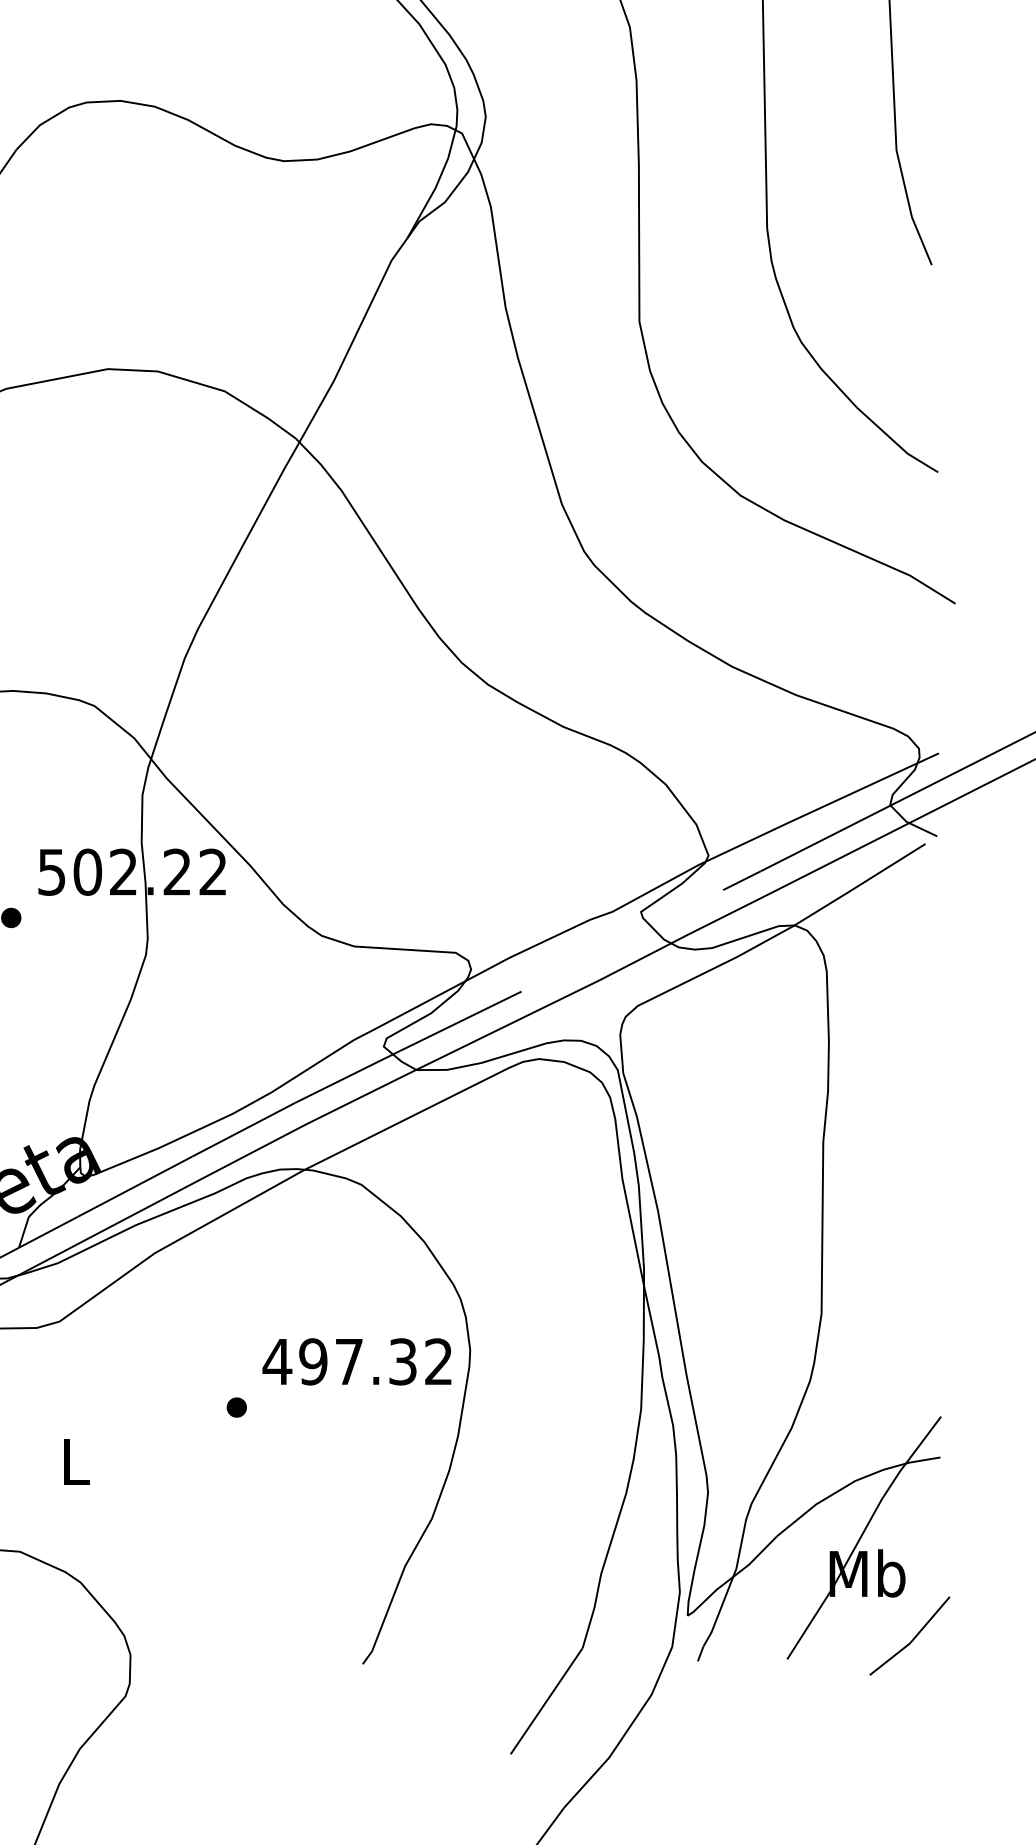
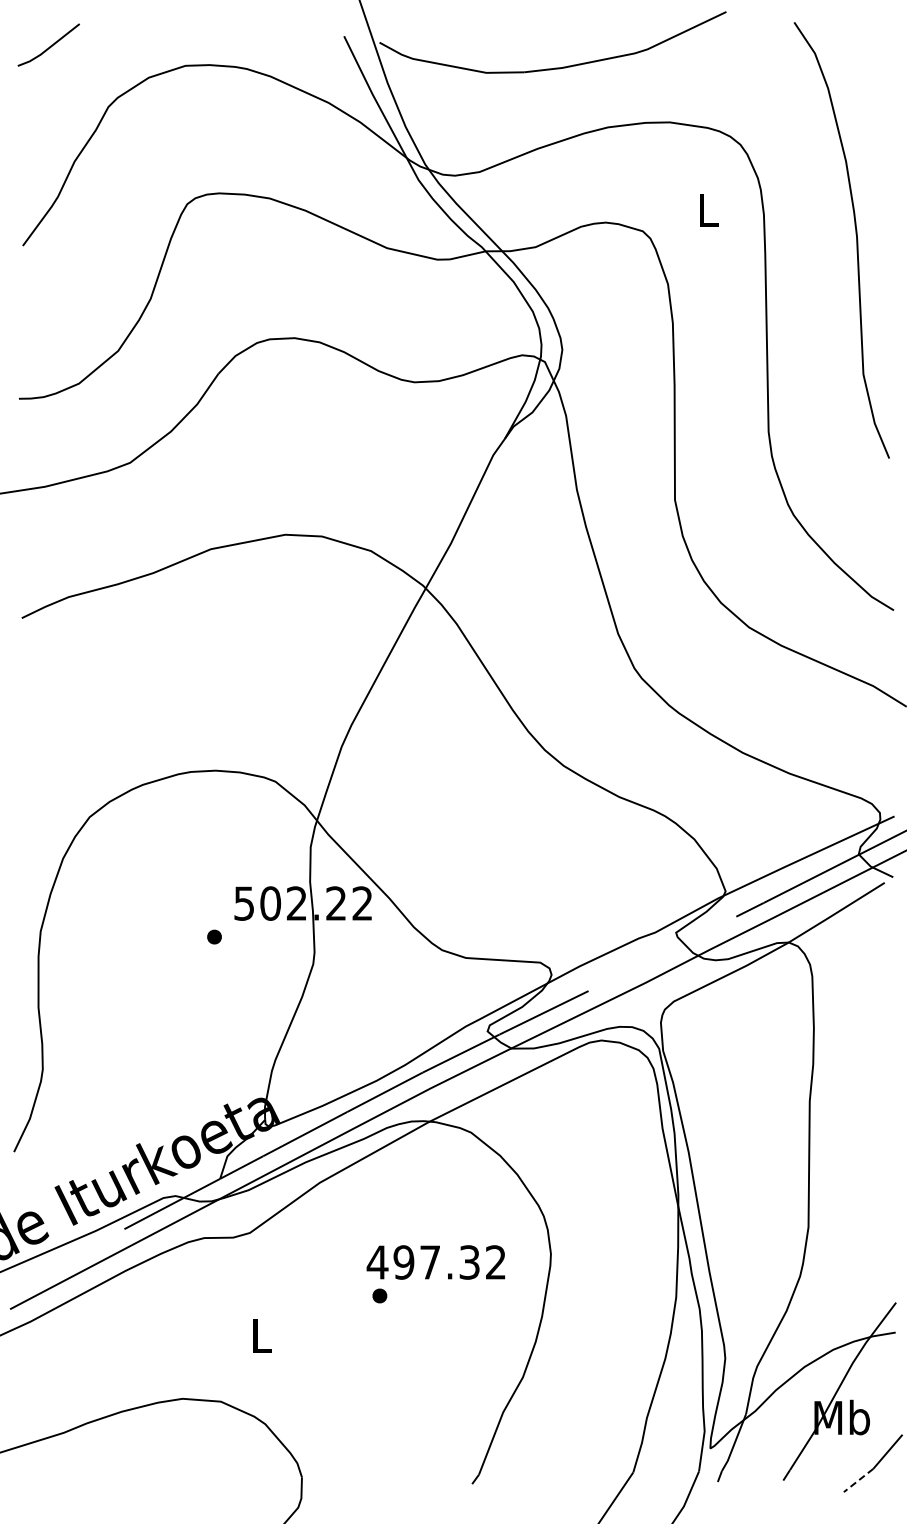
text: (356, 1361) -> (435, 1262), moved
line: (889, 1659) -> (858, 1480), solid -> dashed

